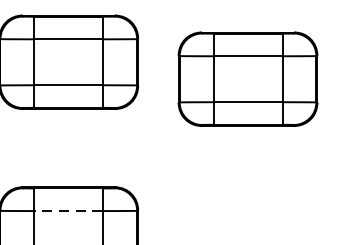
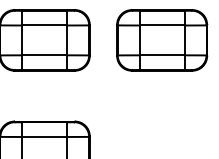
part: (248, 79) -> (162, 40), moved
line: (68, 210) -> (44, 136), dashed -> solid

